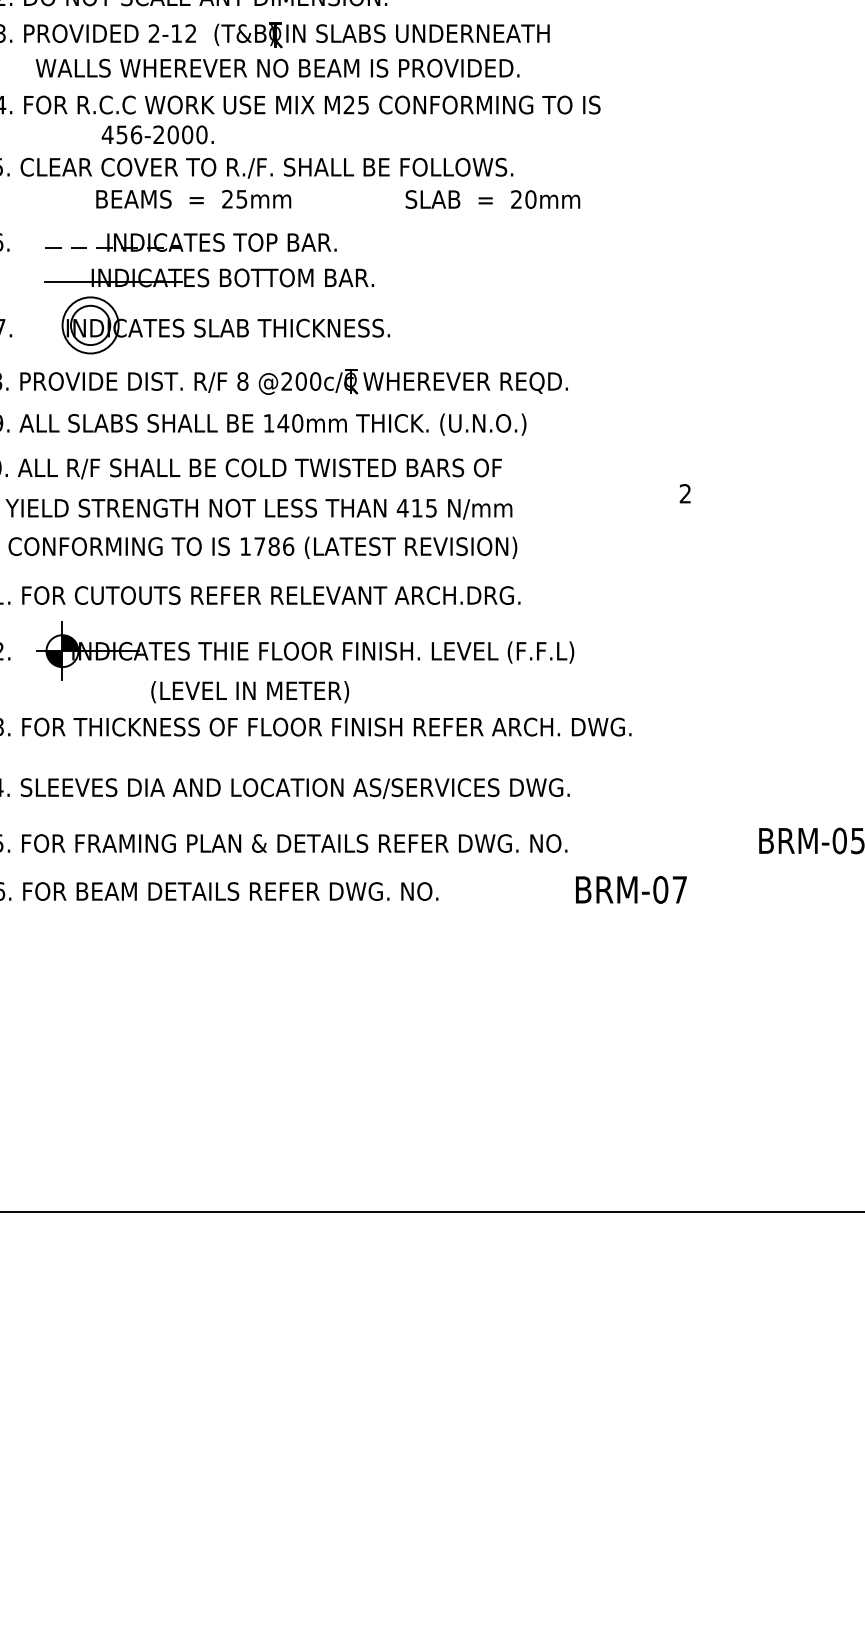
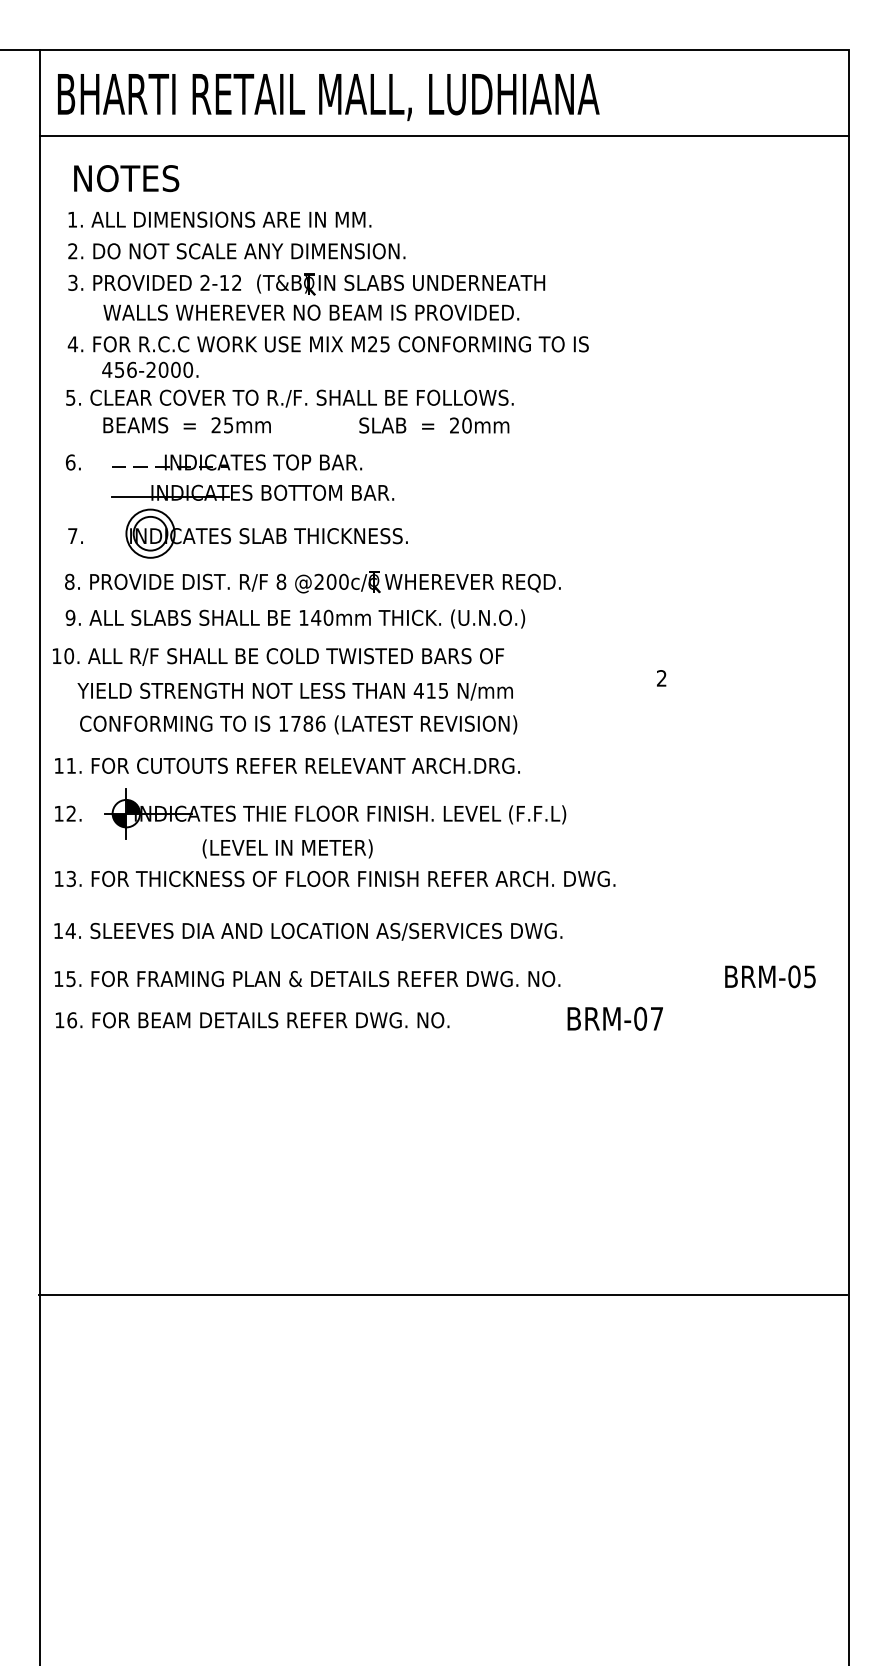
text: (158, 134) -> (150, 369), moved
text: (192, 199) -> (186, 425), moved
text: (493, 199) -> (434, 425), moved

